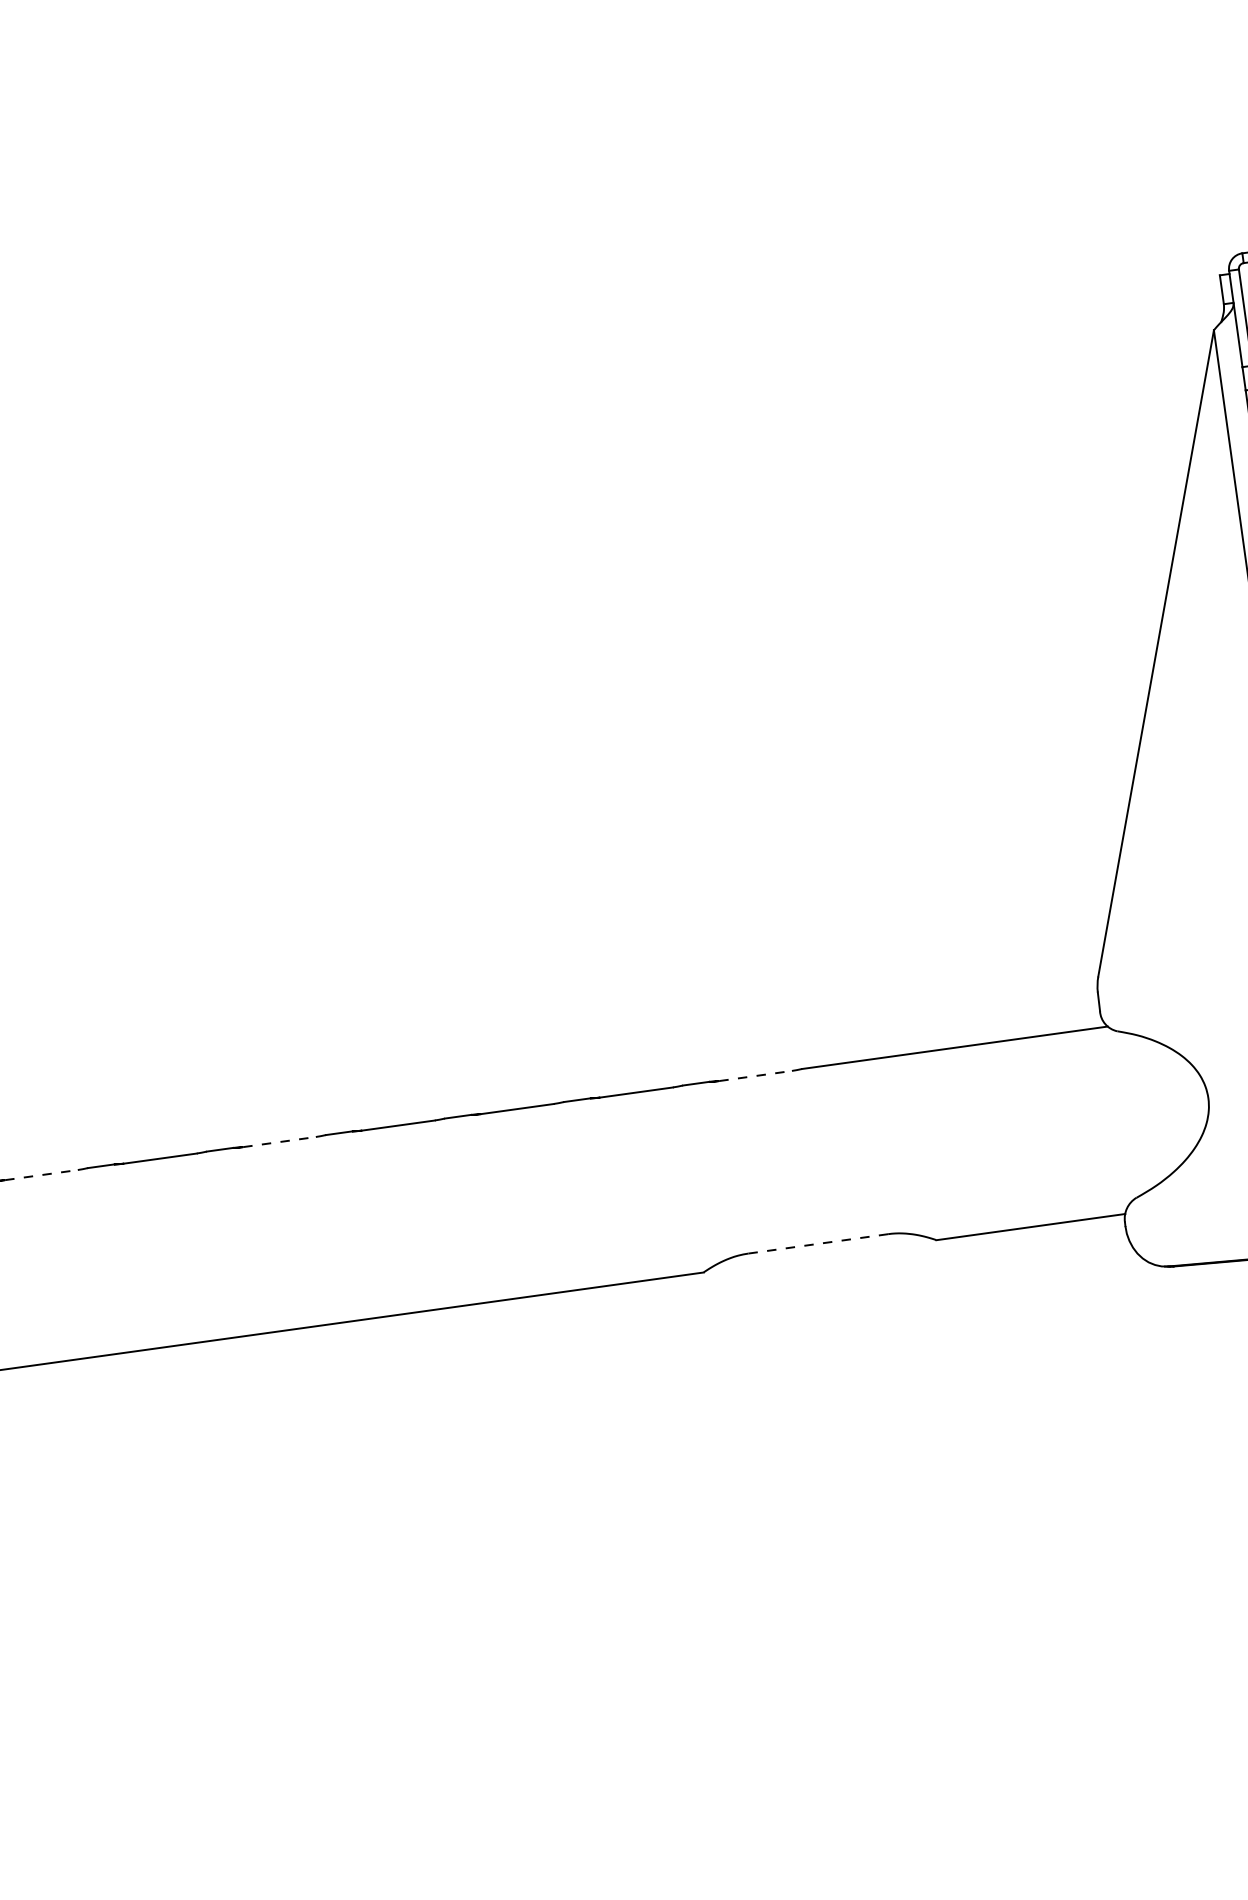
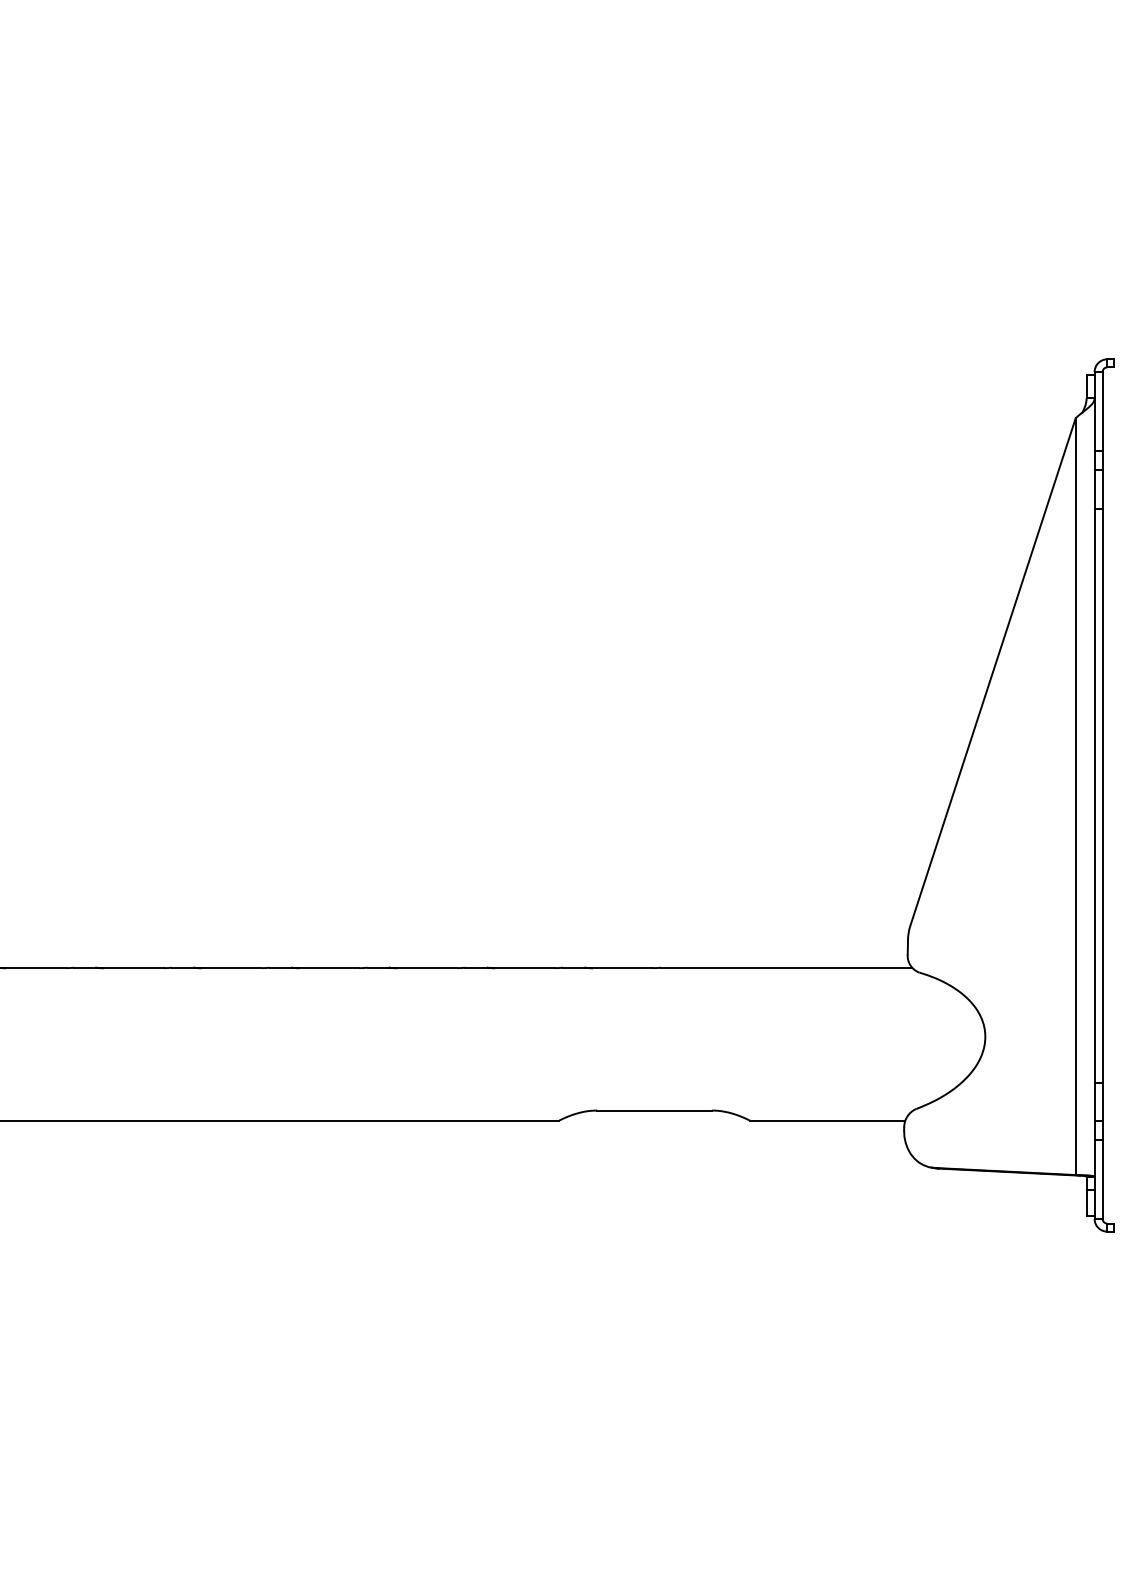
line: (755, 1076) -> (622, 968), dashed -> solid
line: (279, 1142) -> (231, 968), dashed -> solid
line: (41, 1175) -> (35, 968), dashed -> solid
line: (819, 1243) -> (655, 1110), dashed -> solid

